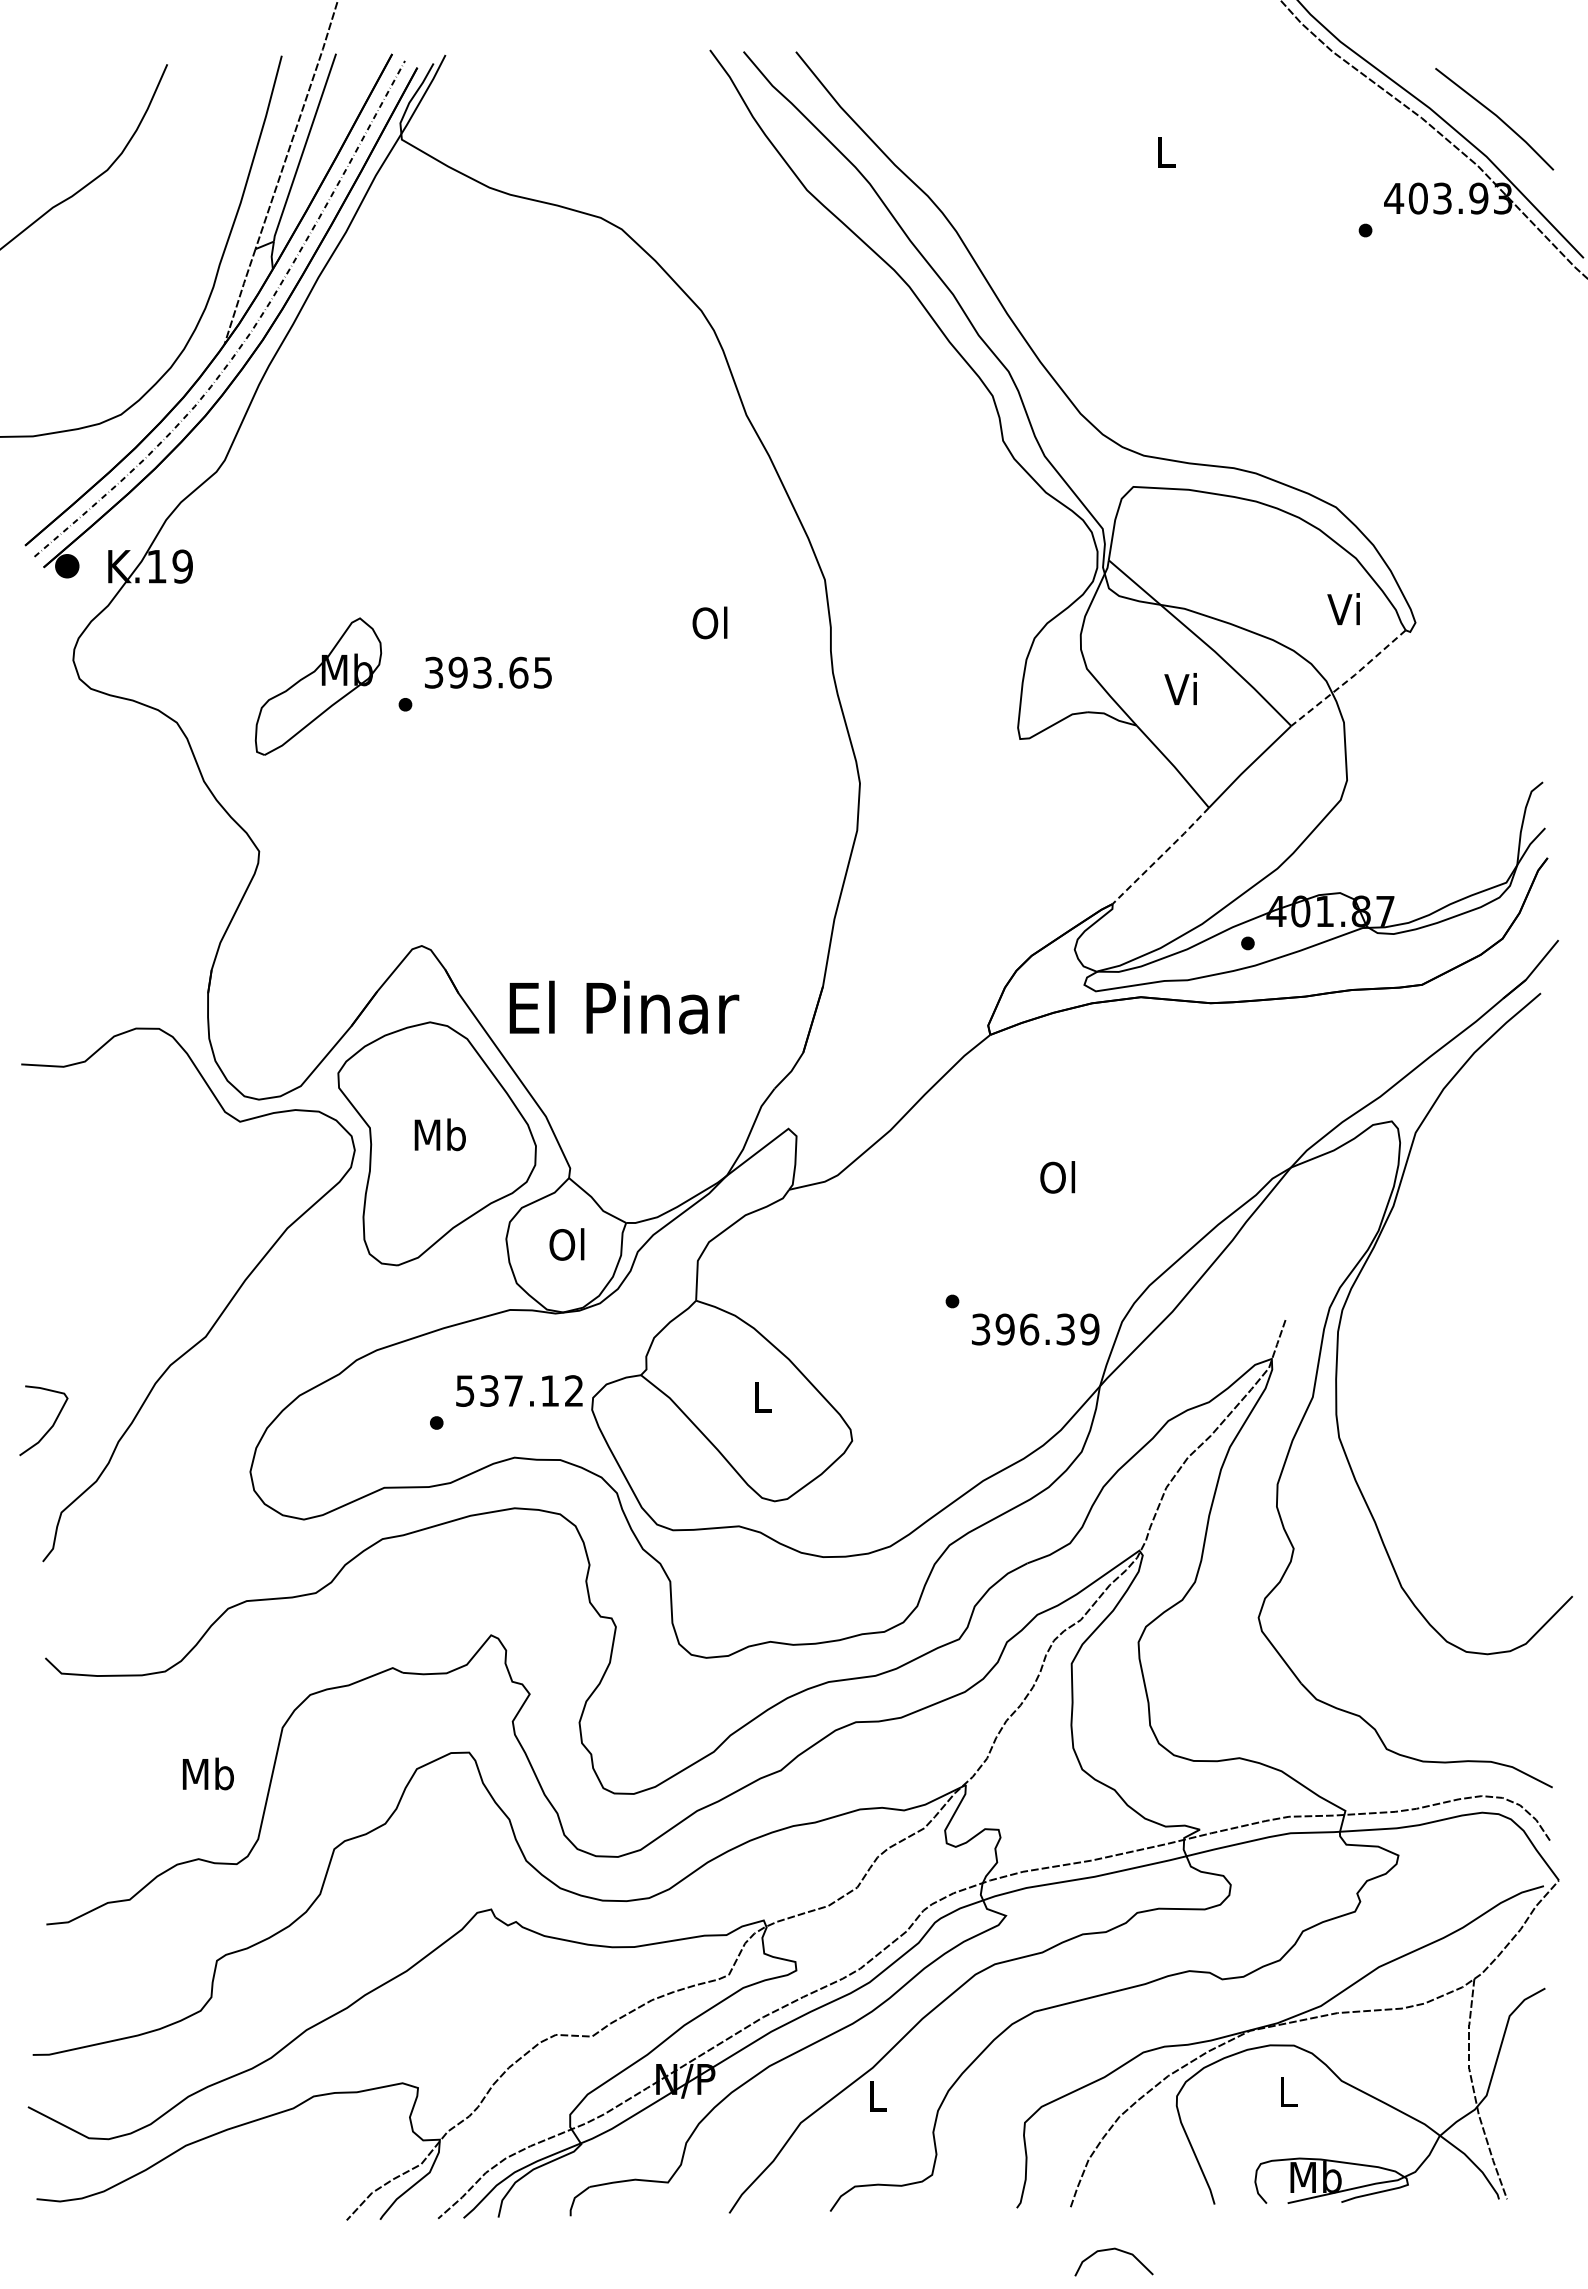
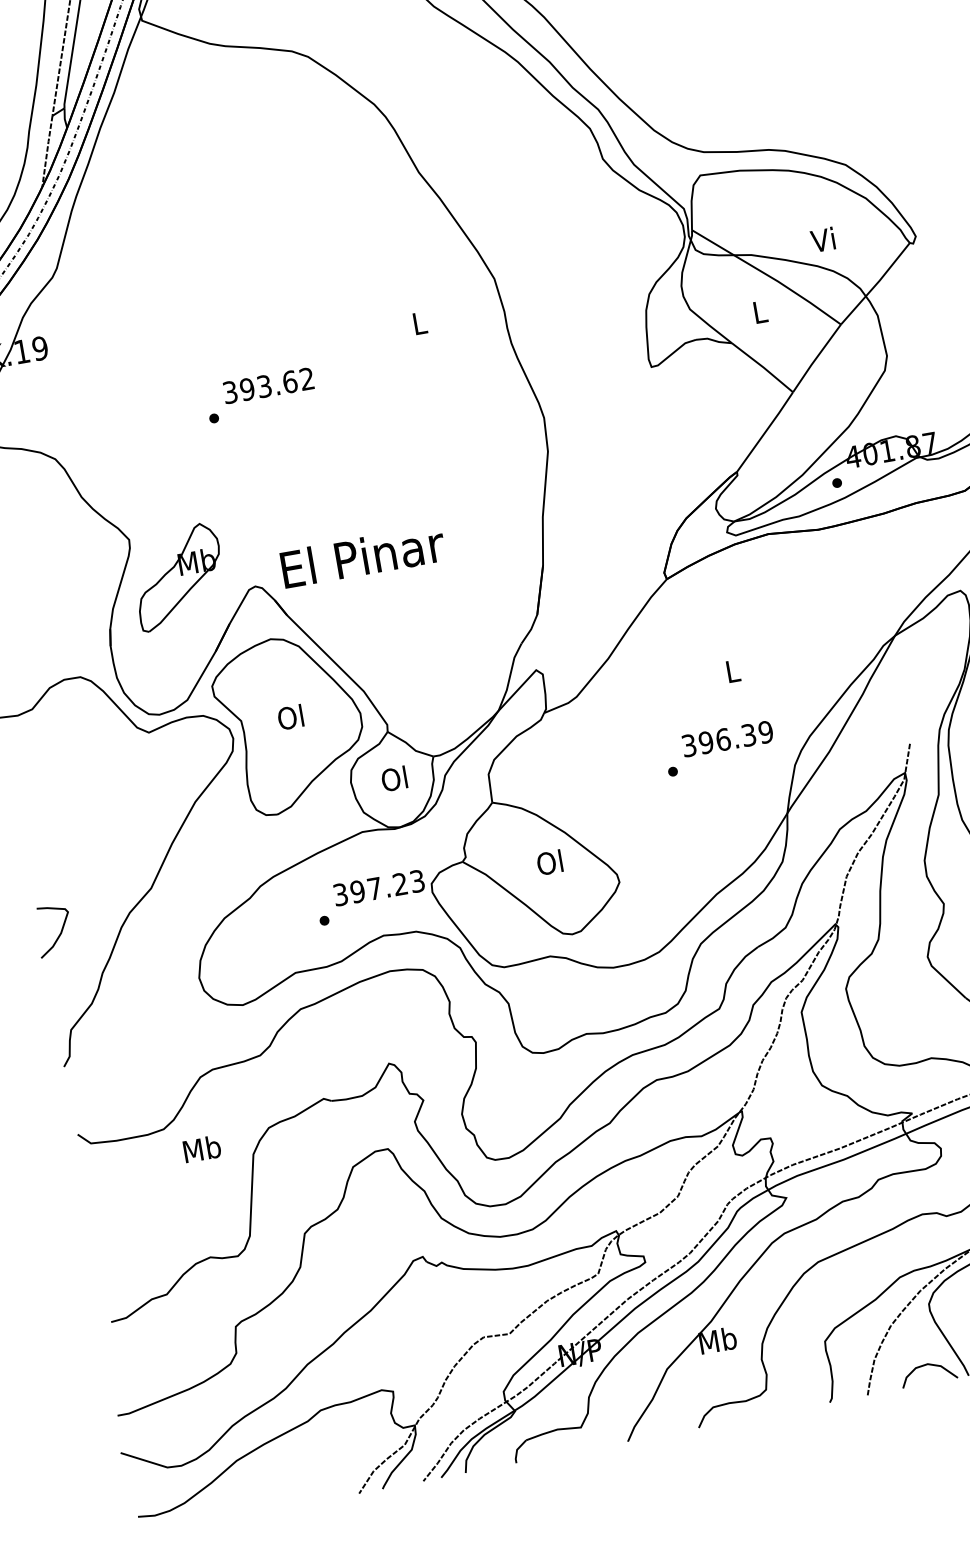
text: (1343, 609) -> (822, 240), moved
text: (709, 622) -> (418, 323), Ol -> L
text: (542, 672) -> (306, 378), 393.65 -> 393.62
line: (1349, 679) -> (876, 284), dashed -> solid
part: (318, 686) -> (178, 576), moved
text: (1180, 688) -> (758, 311), Vi -> L
line: (1161, 855) -> (765, 431), dashed -> solid
text: (624, 1007) -> (363, 556), moved
text: (439, 1134) -> (291, 717), Mb -> Ol
text: (1057, 1177) -> (731, 671), Ol -> L
text: (1035, 1329) -> (727, 738), moved
text: (519, 1390) -> (378, 887), 537.12 -> 397.23
text: (760, 1396) -> (549, 862), L -> Ol
curve: (52, 1424) -> (60, 932), moved
text: (207, 1773) -> (201, 1148), moved
text: (877, 2095) -> (717, 1340), L -> Mb
curve: (1110, 2250) -> (924, 1366), moved

